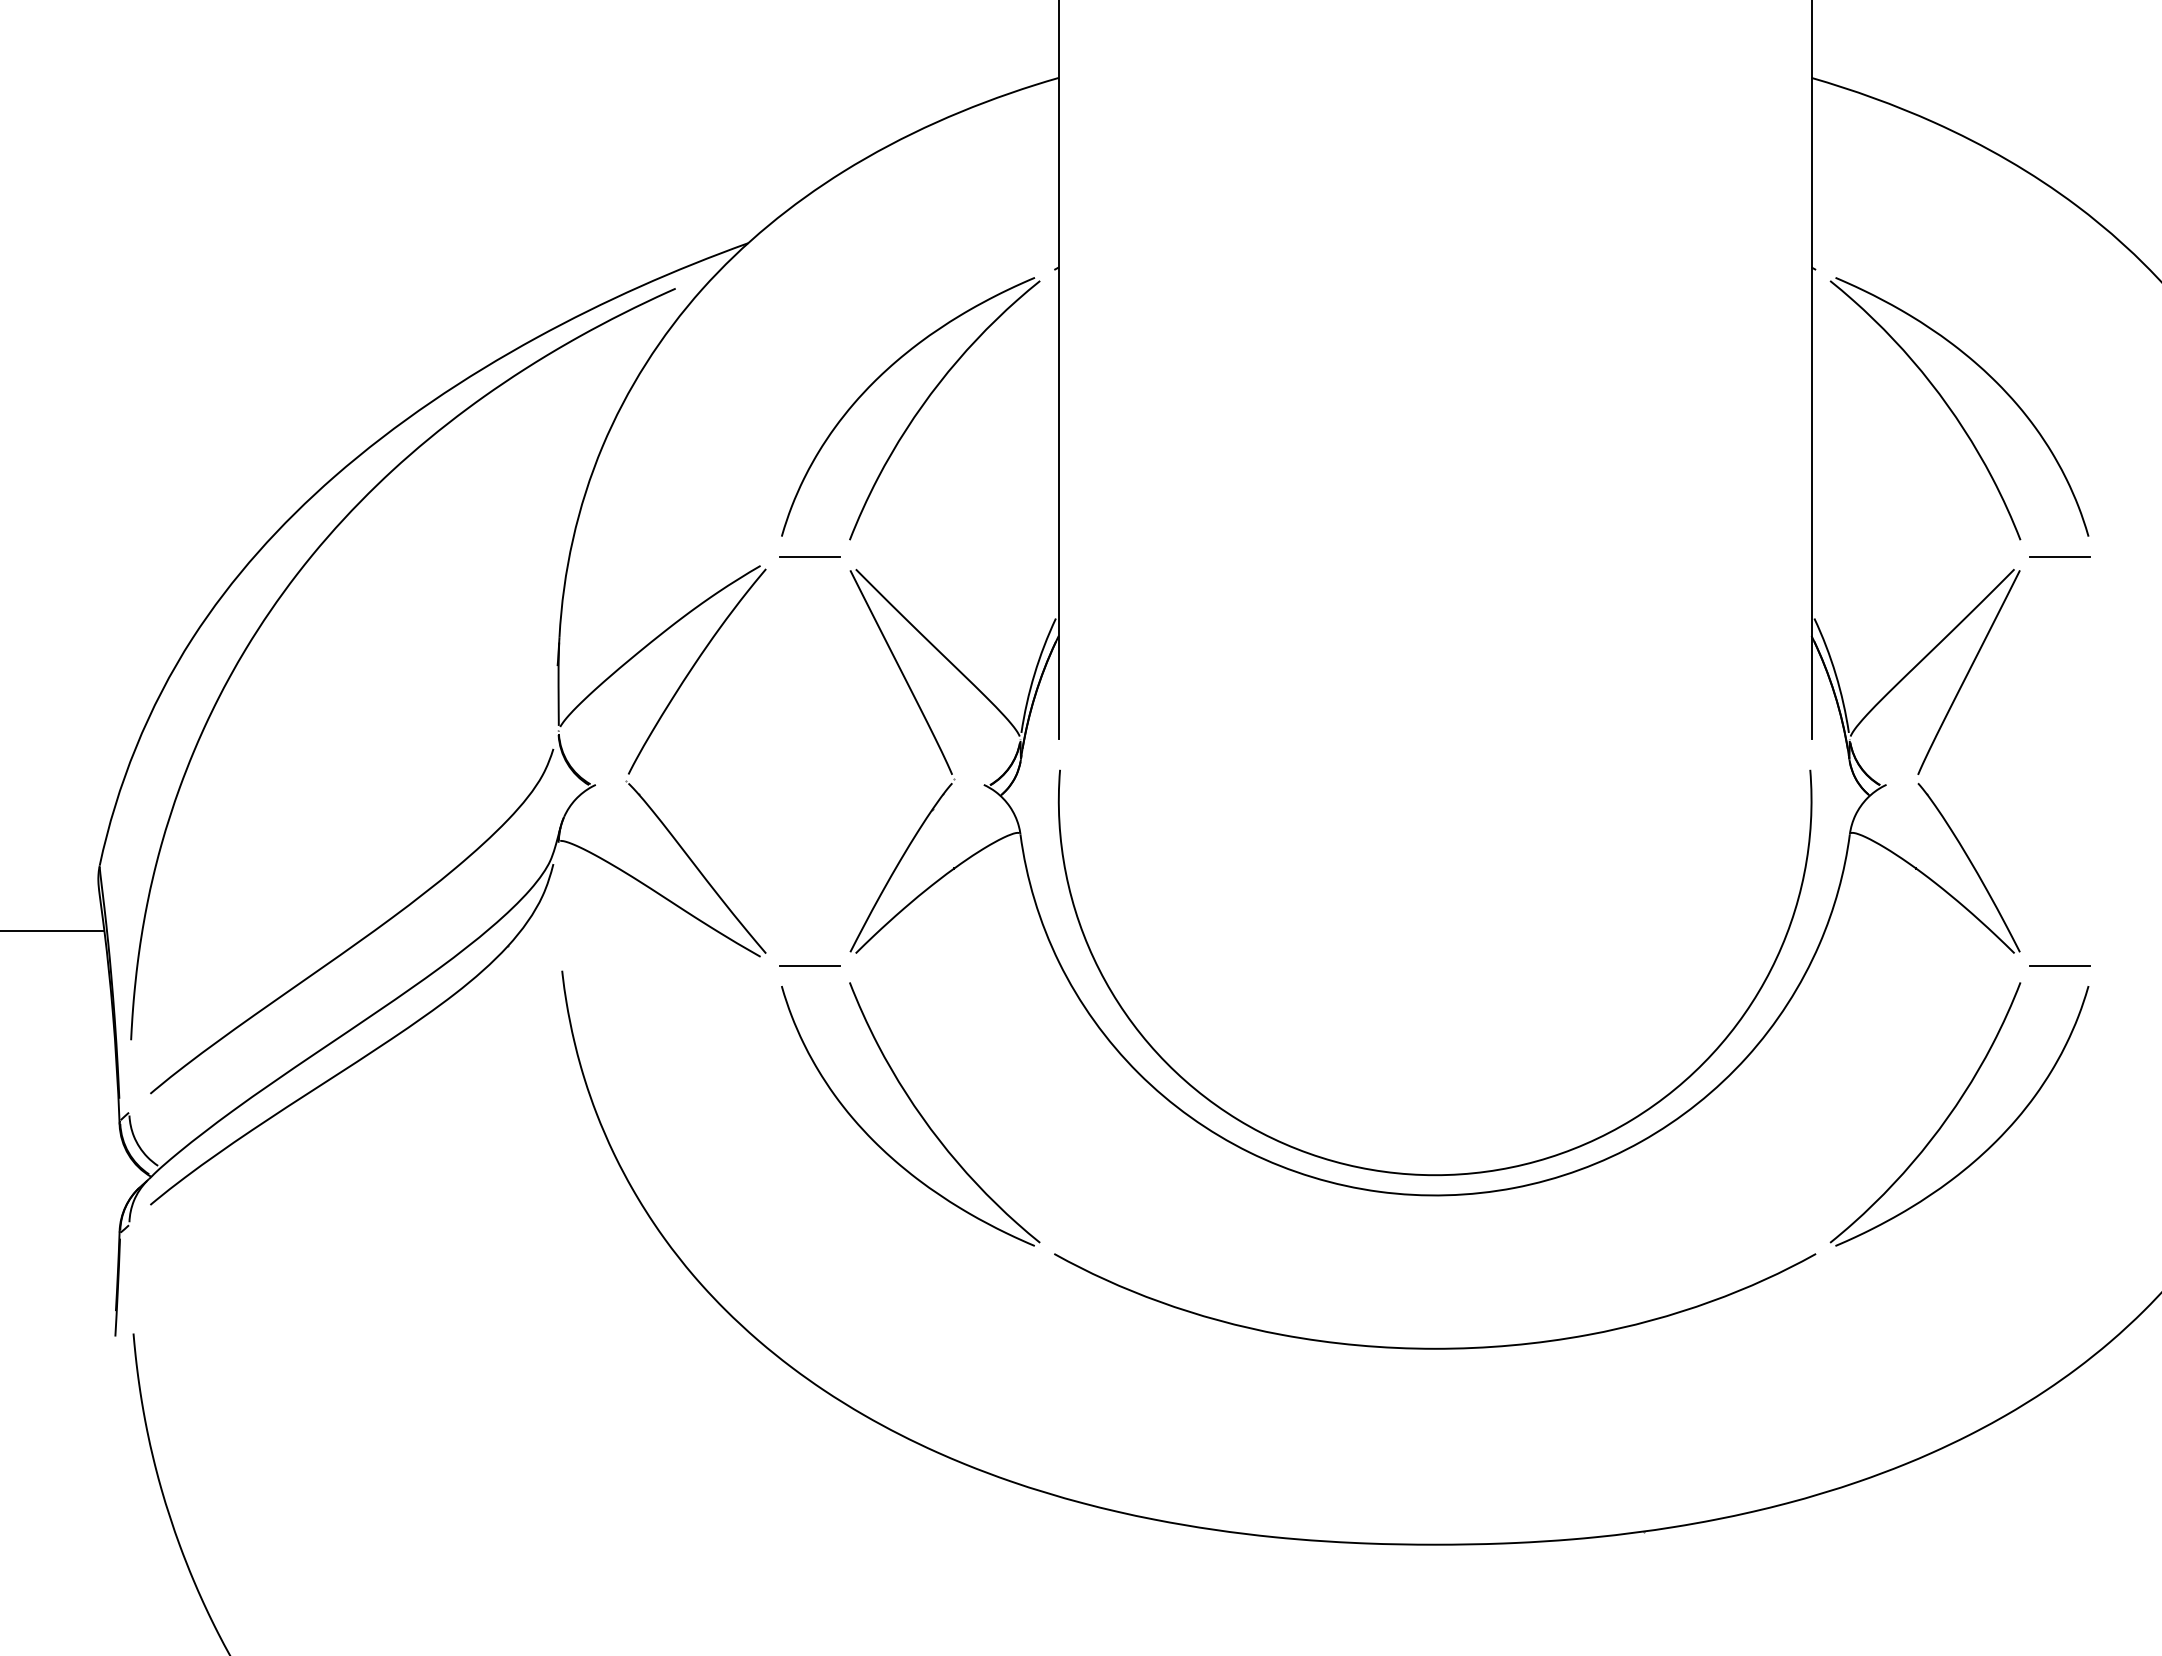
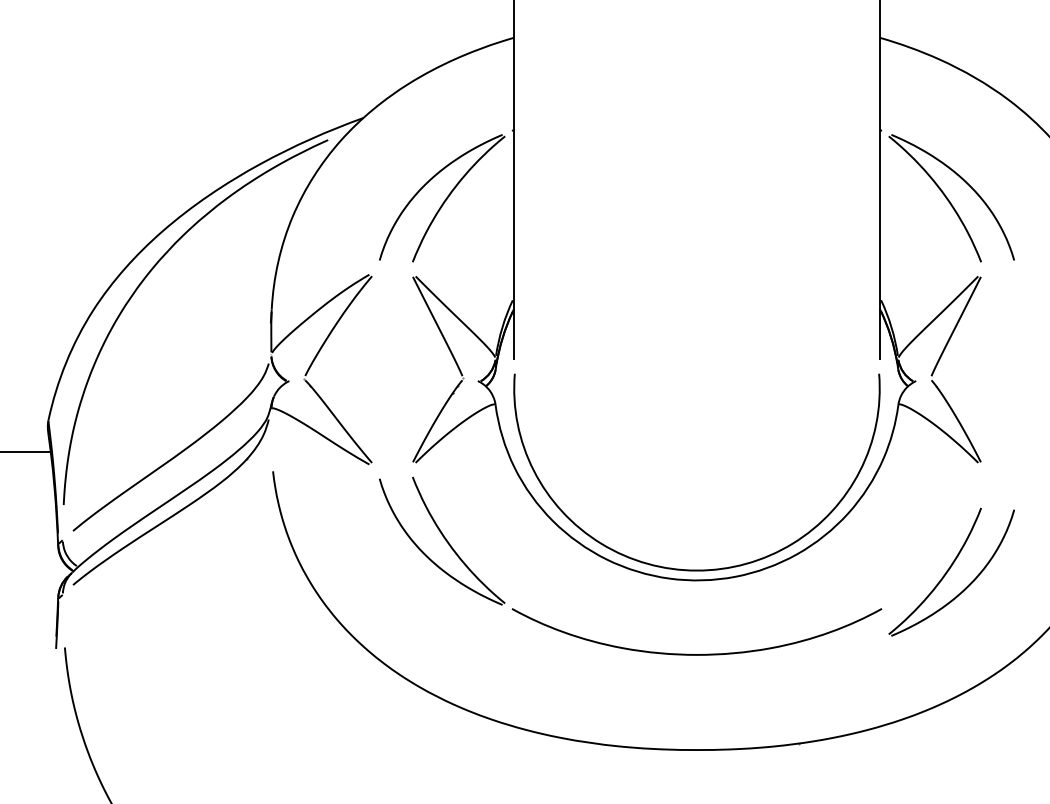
line: (810, 557) -> (393, 270), removed
line: (2060, 557) -> (1000, 270), removed
line: (810, 964) -> (393, 468), removed
line: (2060, 964) -> (1000, 468), removed
part: (1959, 1113) -> (951, 571), moved

